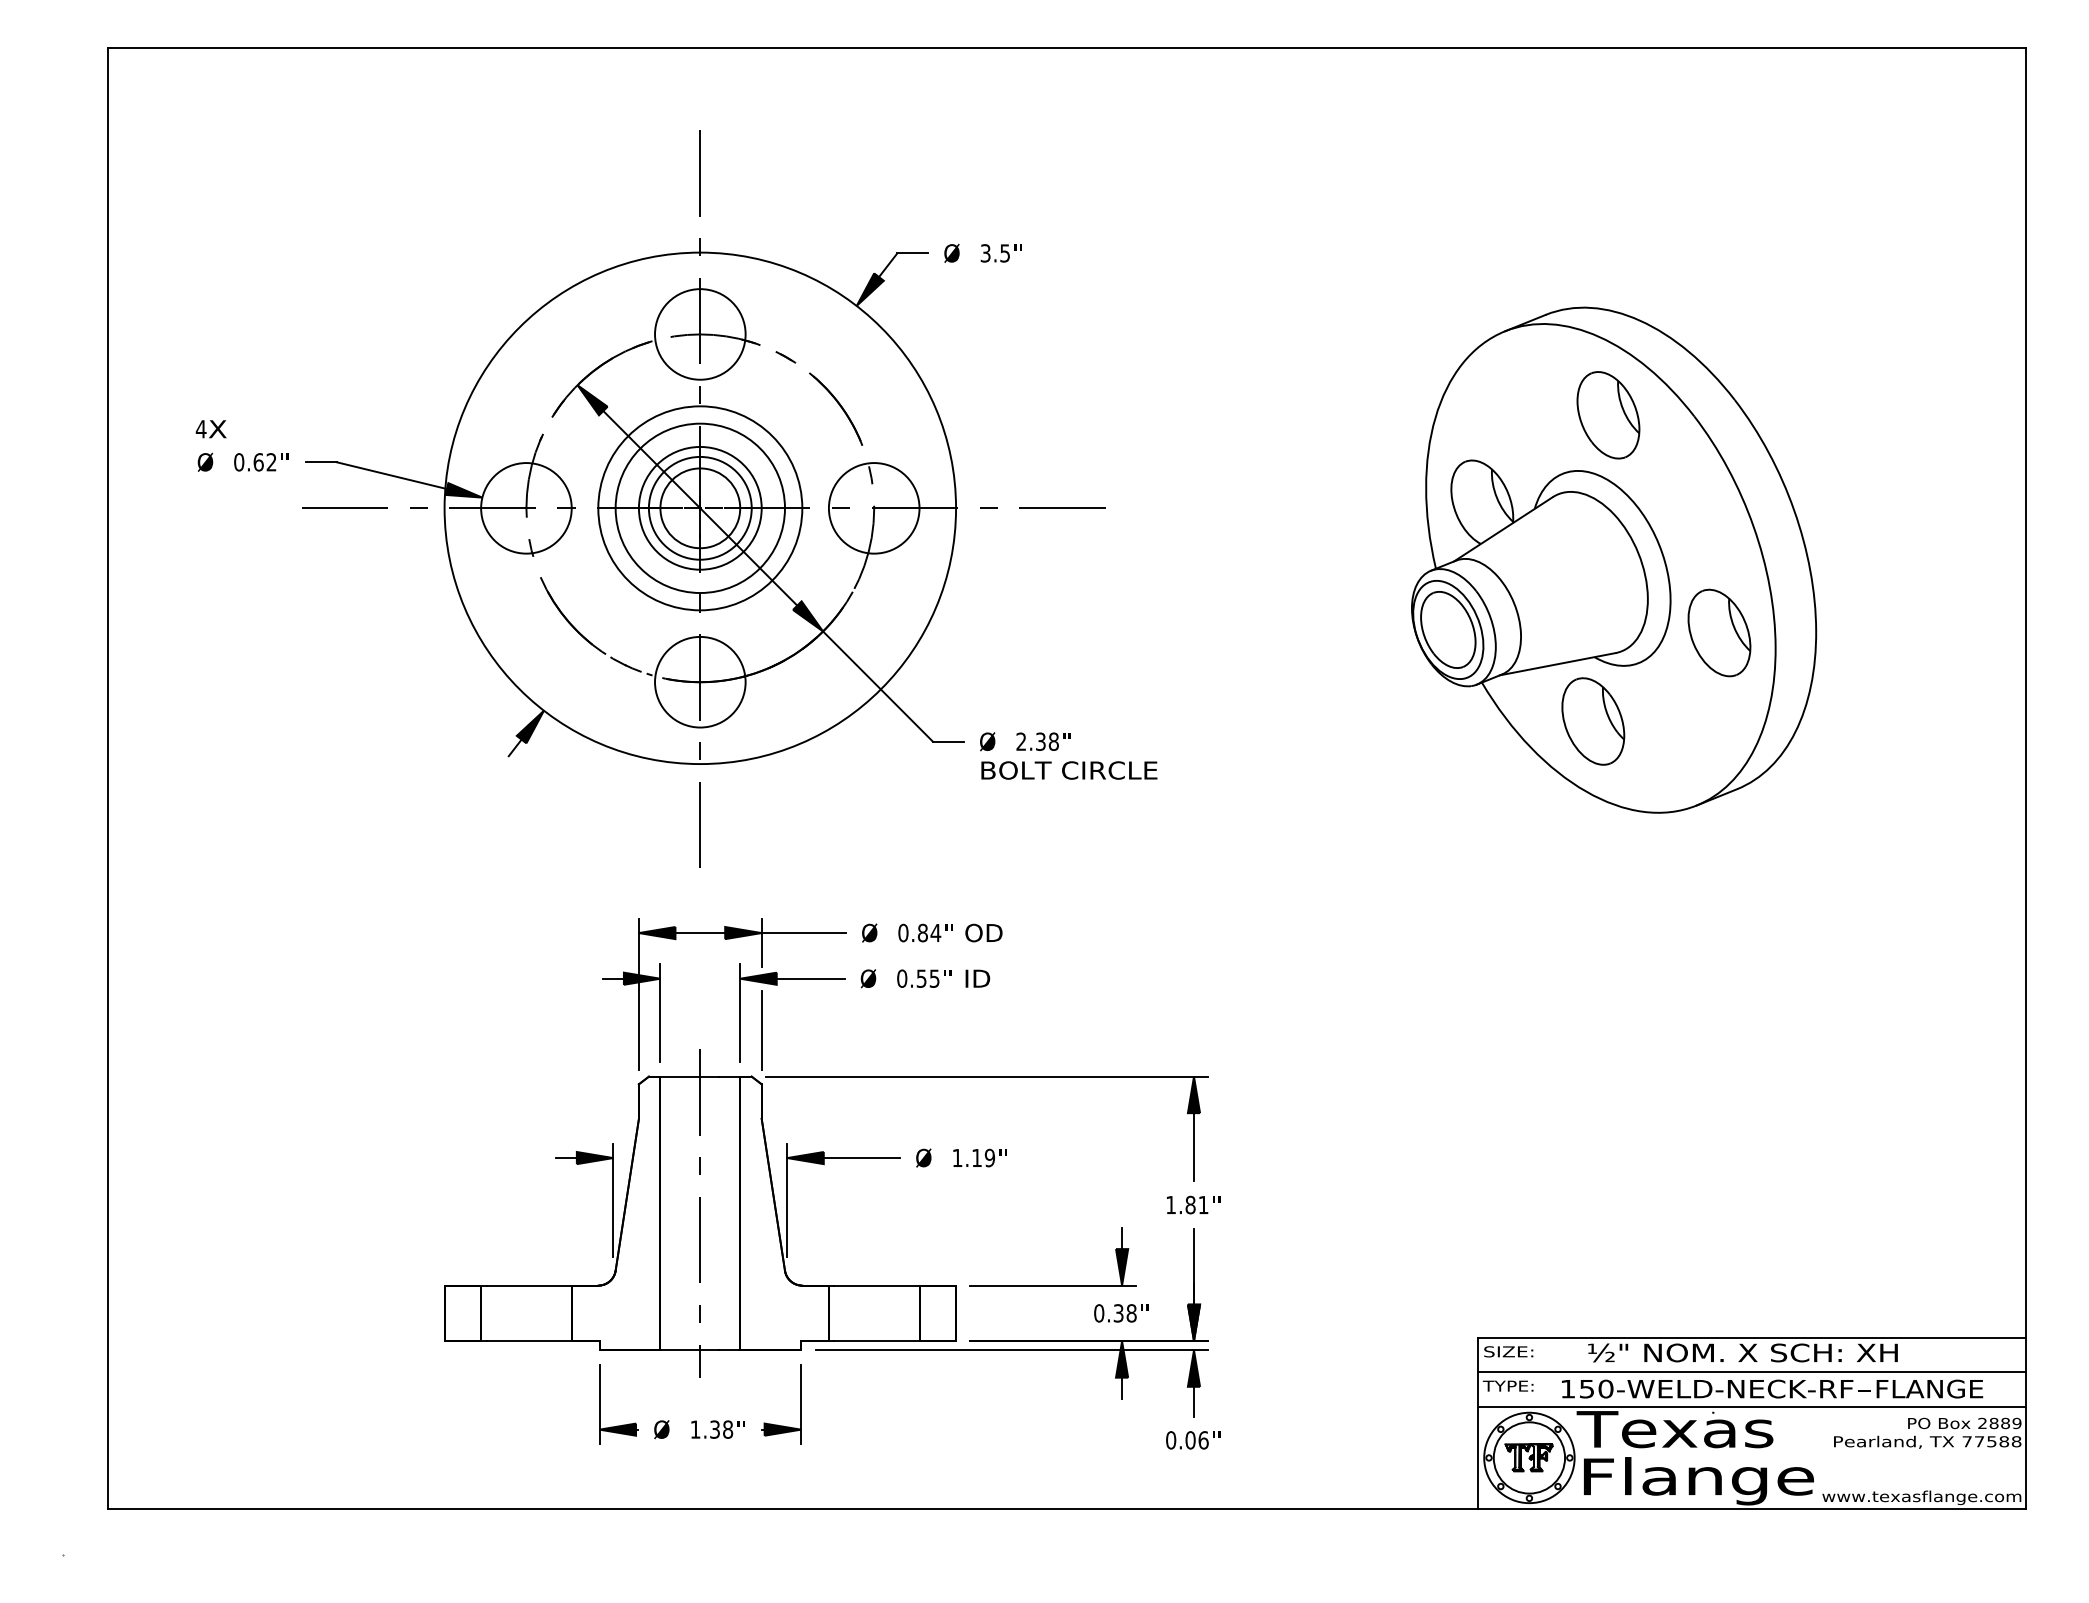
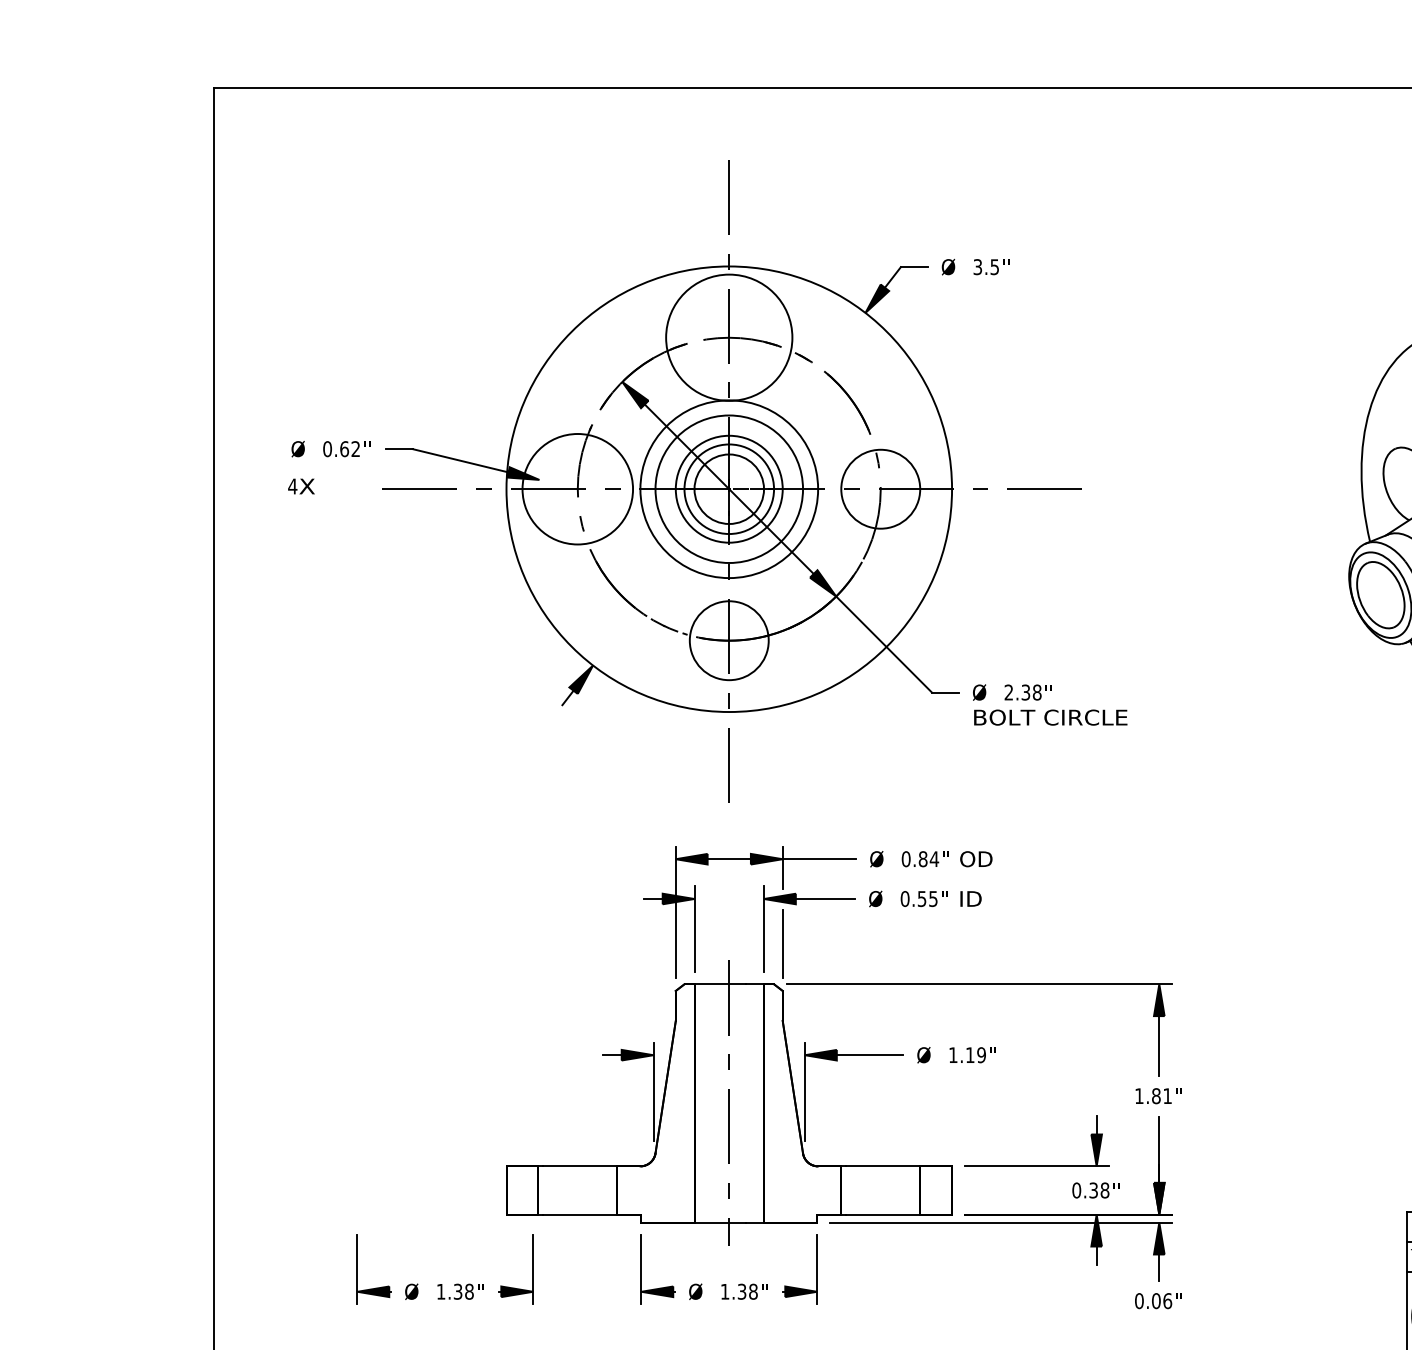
circle: (700, 334) -> (729, 337), size x1.6
text: (210, 429) -> (300, 486), moved
circle: (526, 508) -> (577, 489), size x1.4
part: (370, 1420) -> (441, 1283), added

